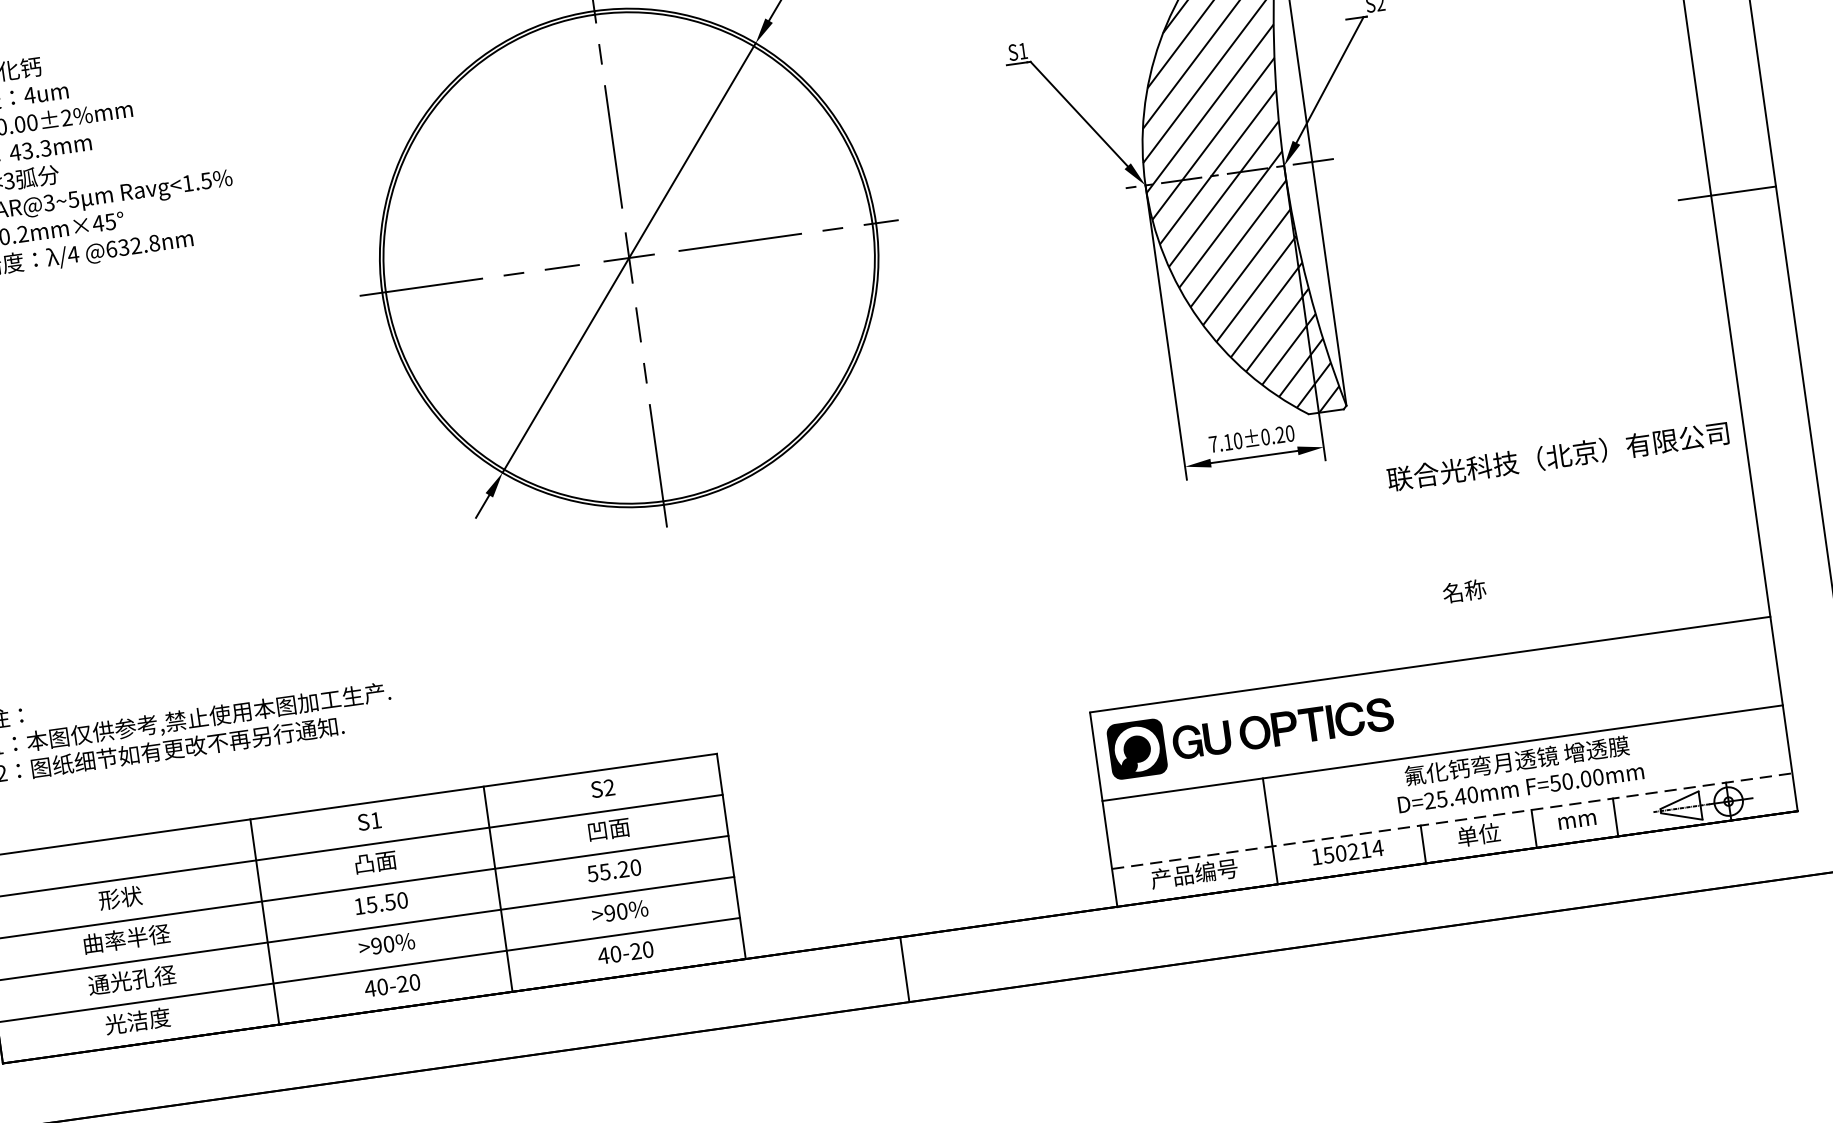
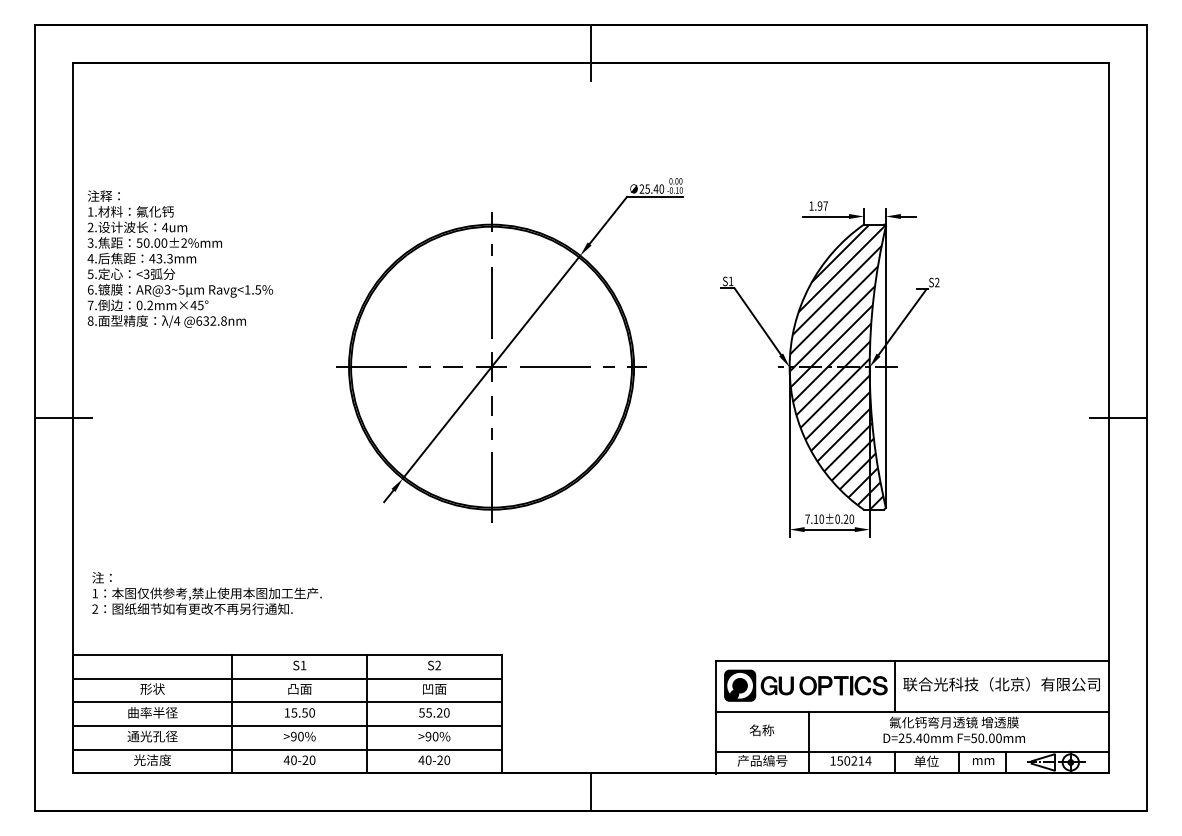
text: (1557, 456) -> (1001, 684), moved
text: (1465, 591) -> (762, 730), moved
line: (1404, 712) -> (894, 686), added
line: (1453, 820) -> (913, 751), dashed -> solid

